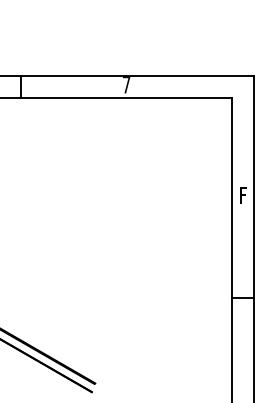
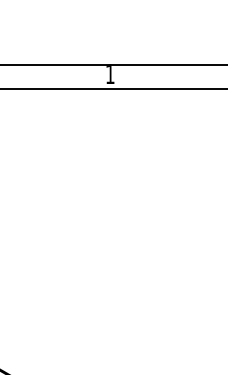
text: (126, 85) -> (110, 74), 7 -> 1

